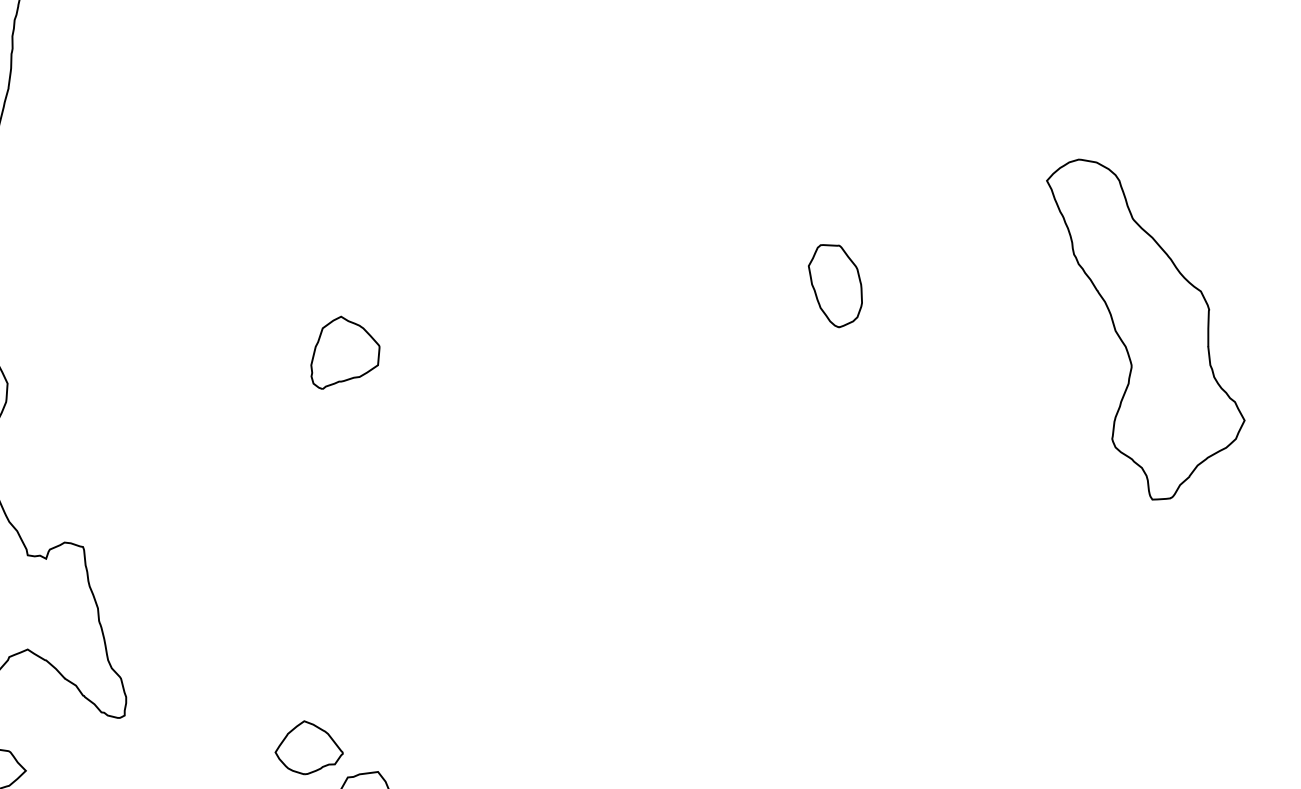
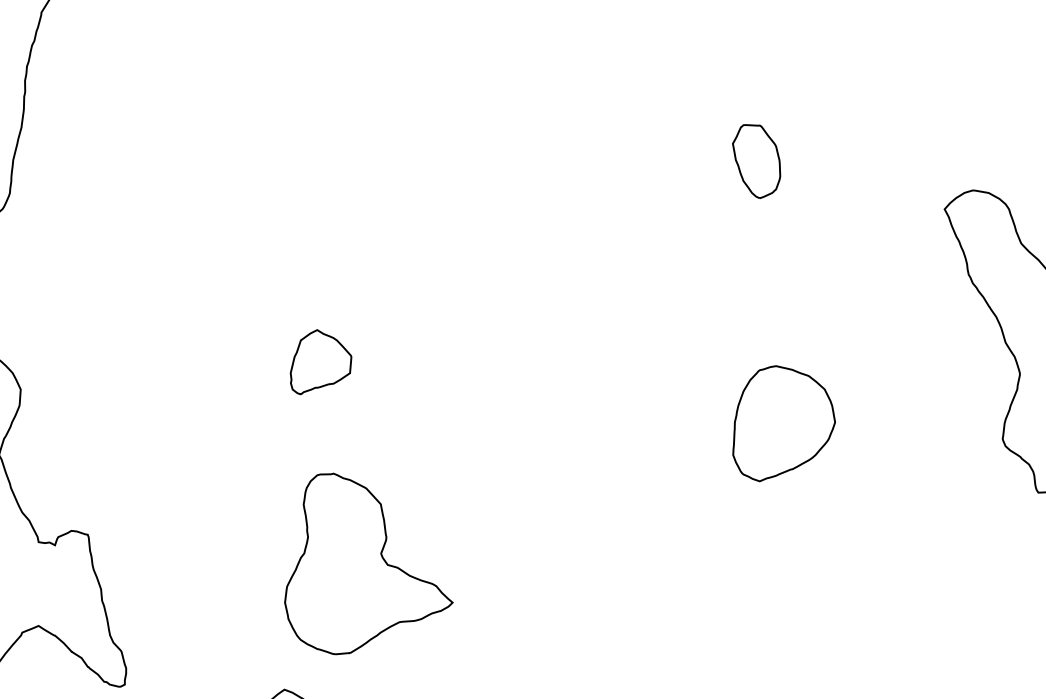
part: (835, 286) -> (756, 161), moved
part: (866, 421) -> (784, 423), added
part: (399, 579) -> (369, 563), added

